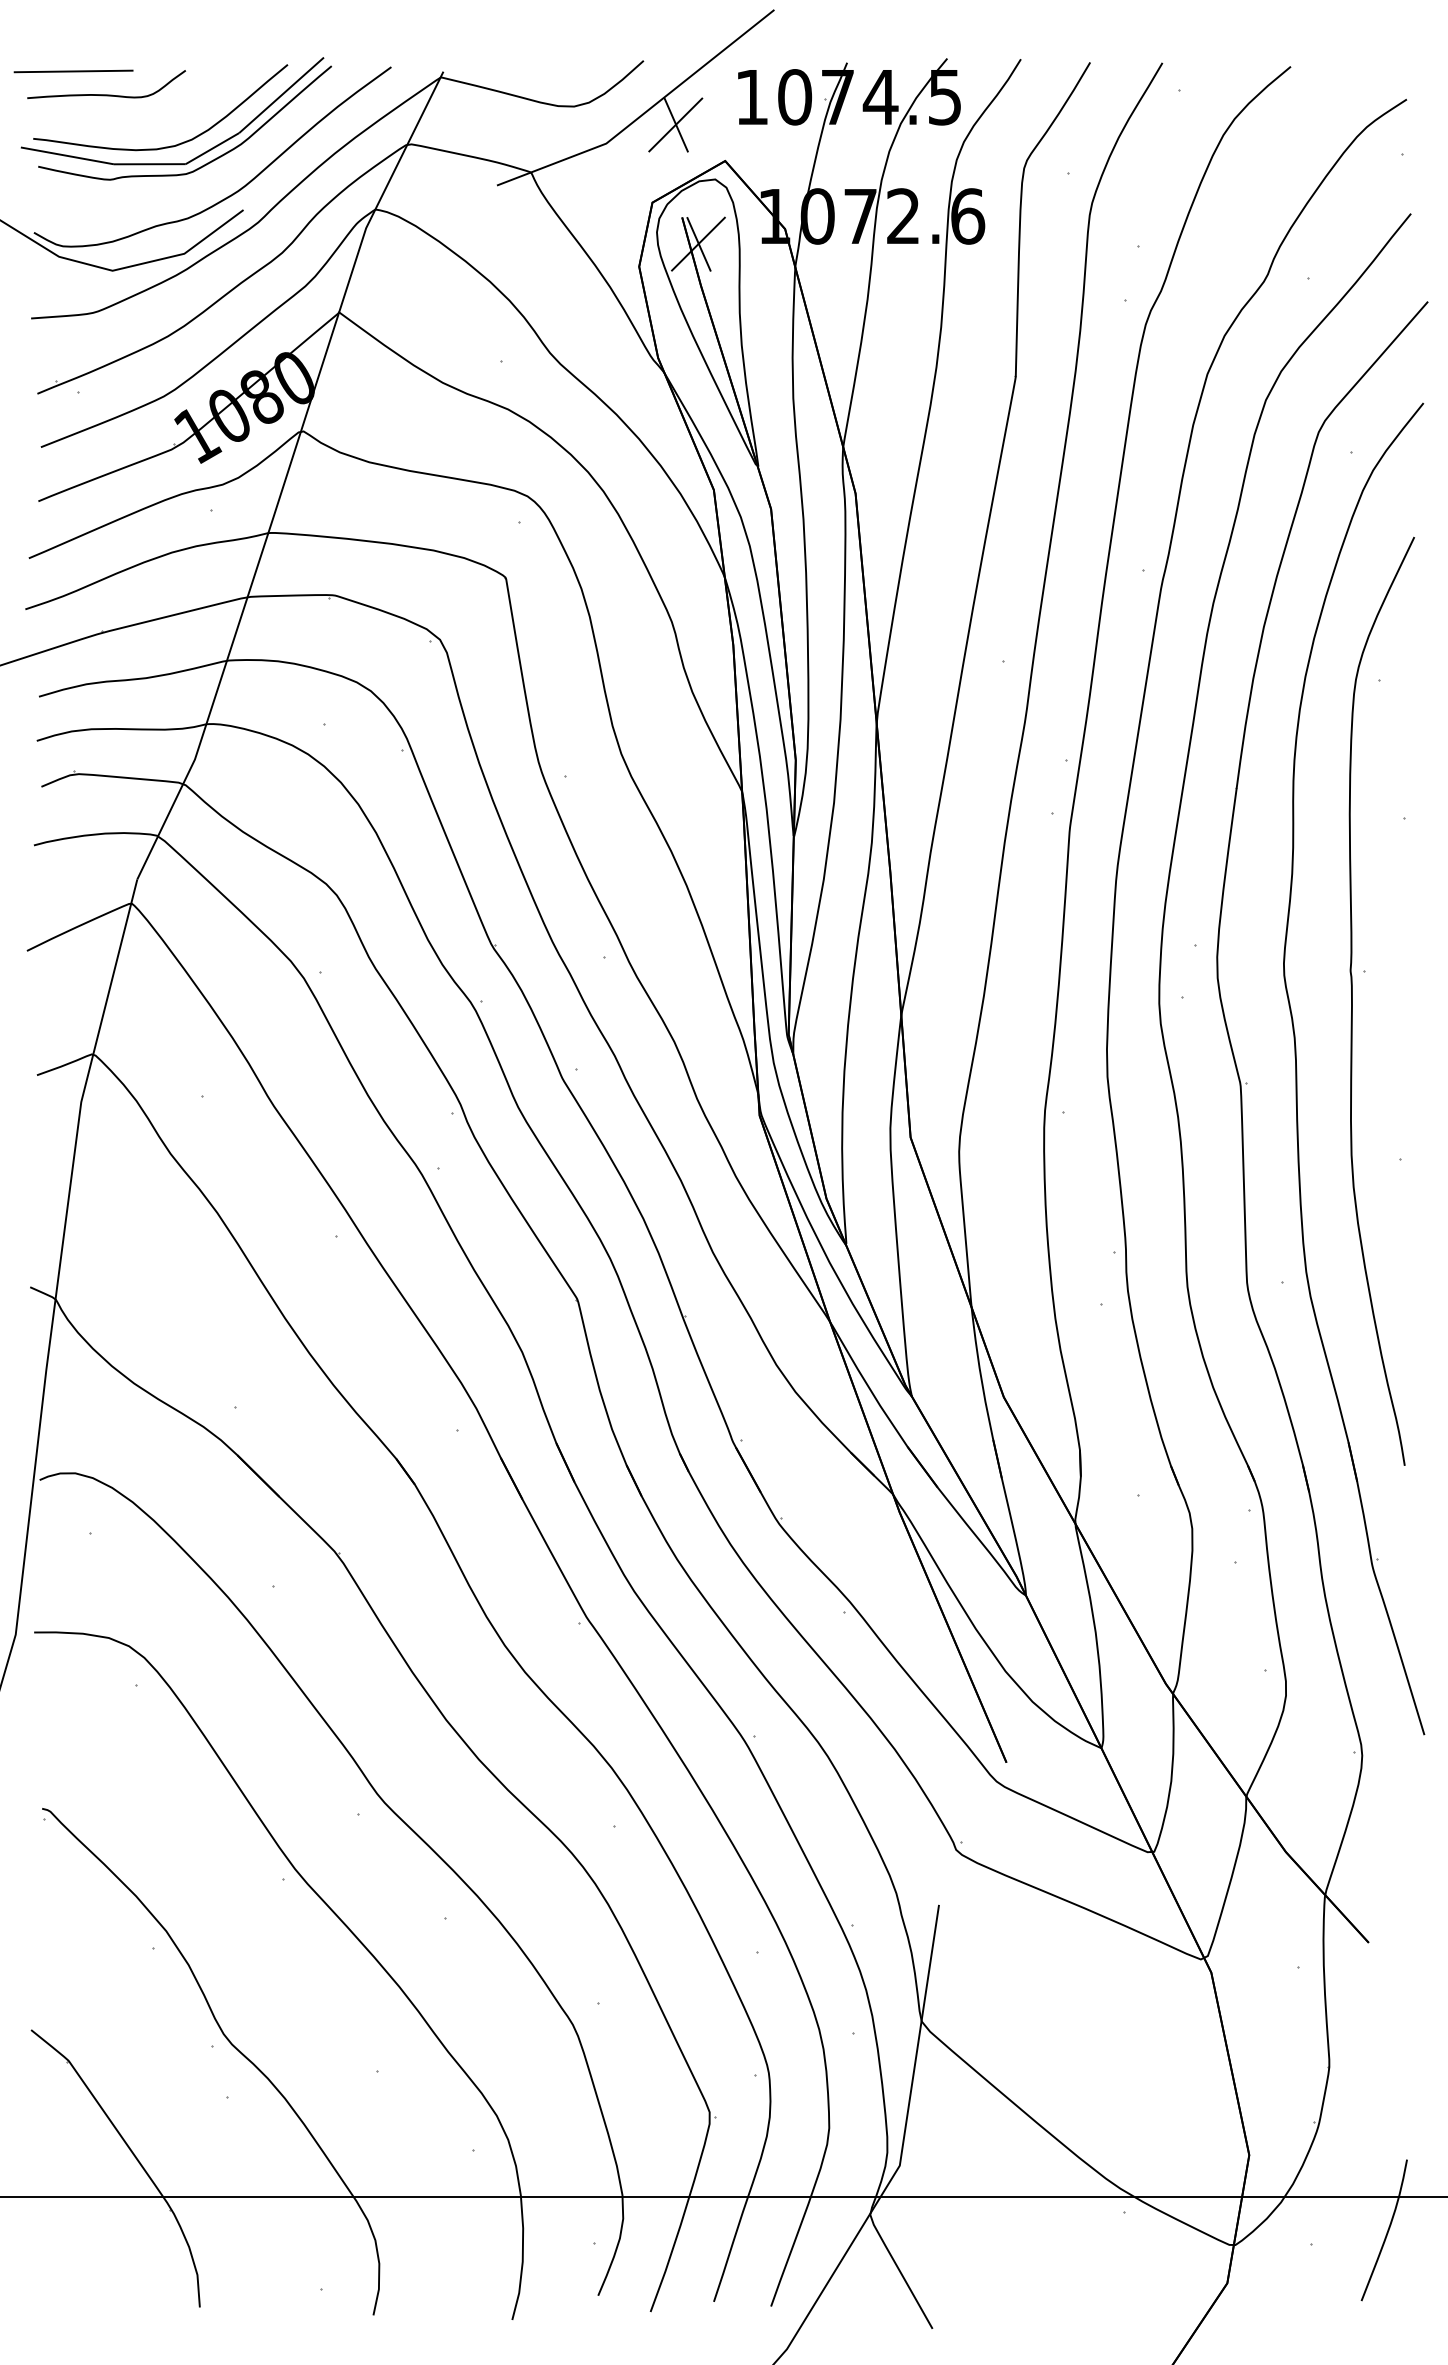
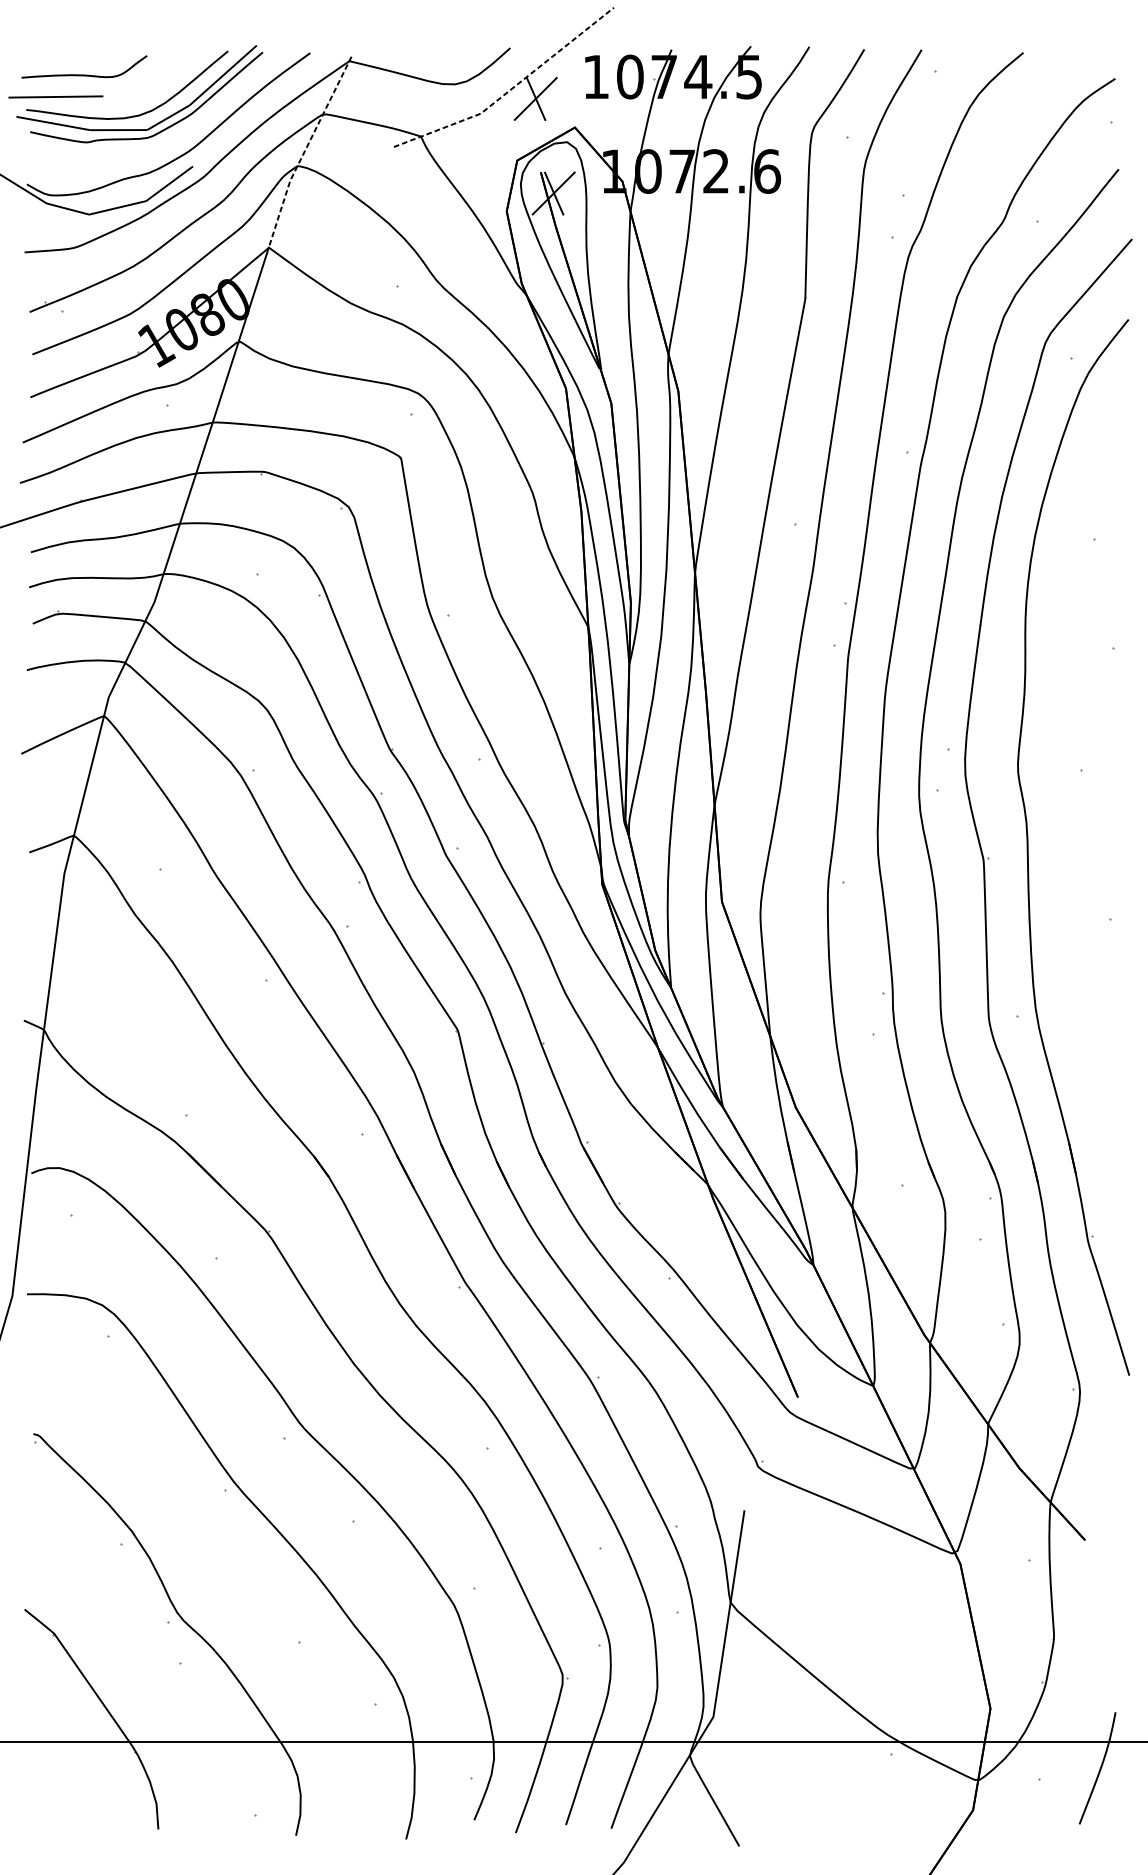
line: (73, 71) -> (55, 97), moved
line: (643, 113) -> (510, 89), solid -> dashed
line: (384, 191) -> (304, 151), solid -> dashed
curve: (1352, 1000) -> (1072, 793), removed

